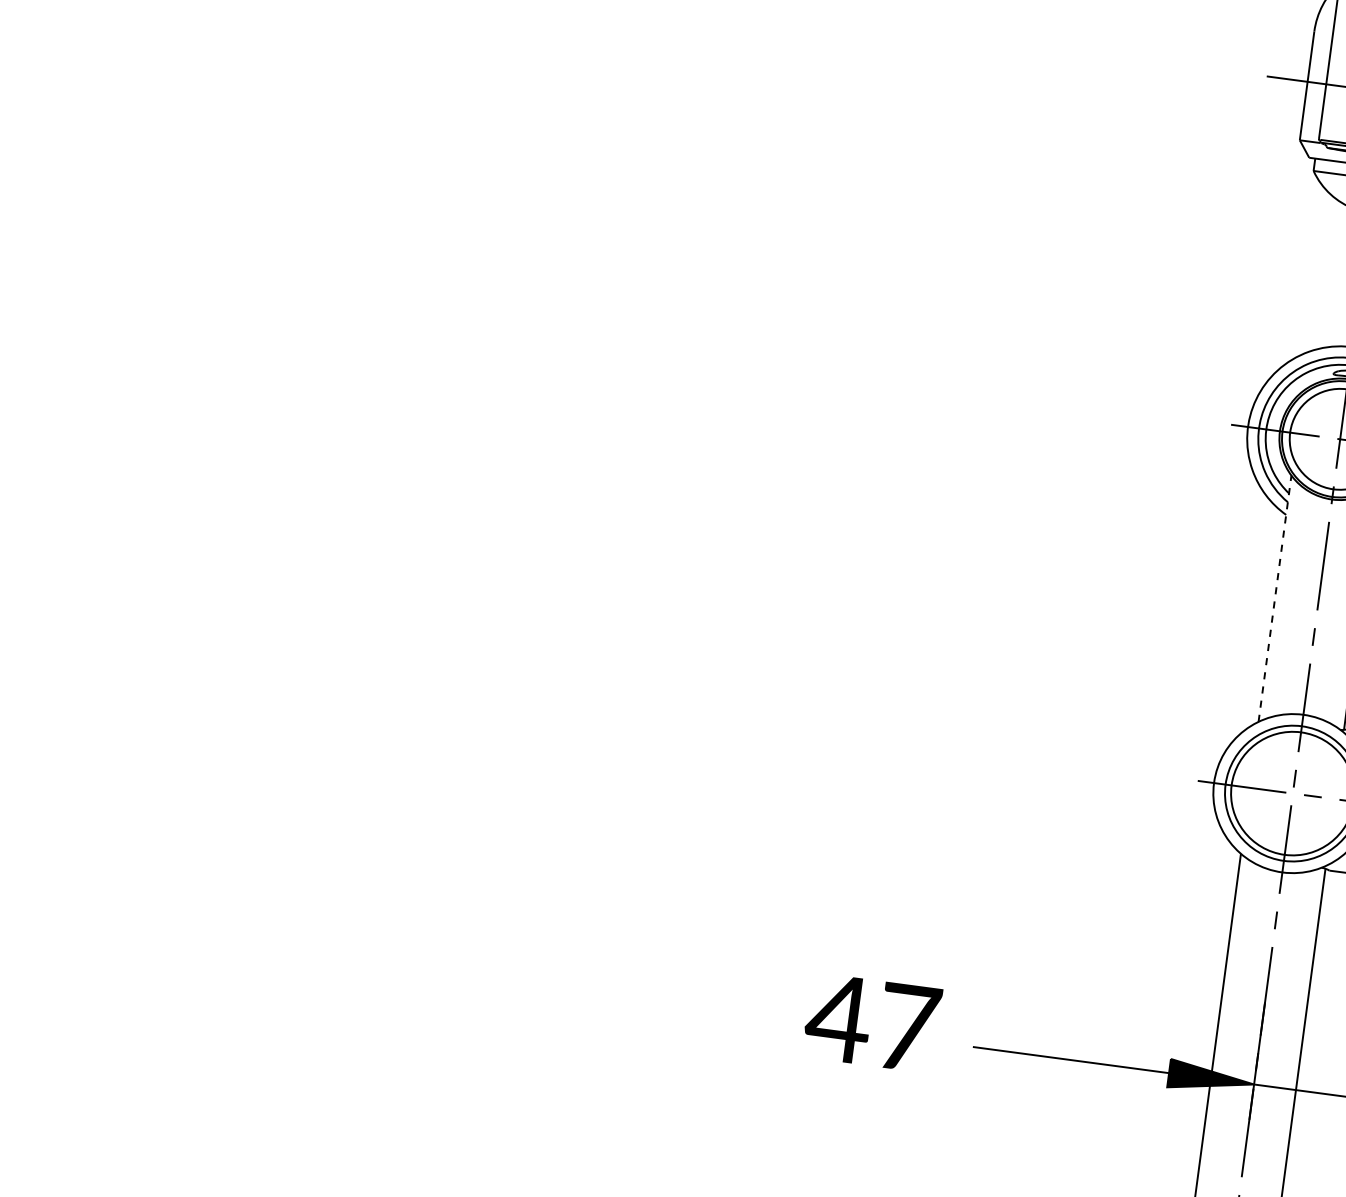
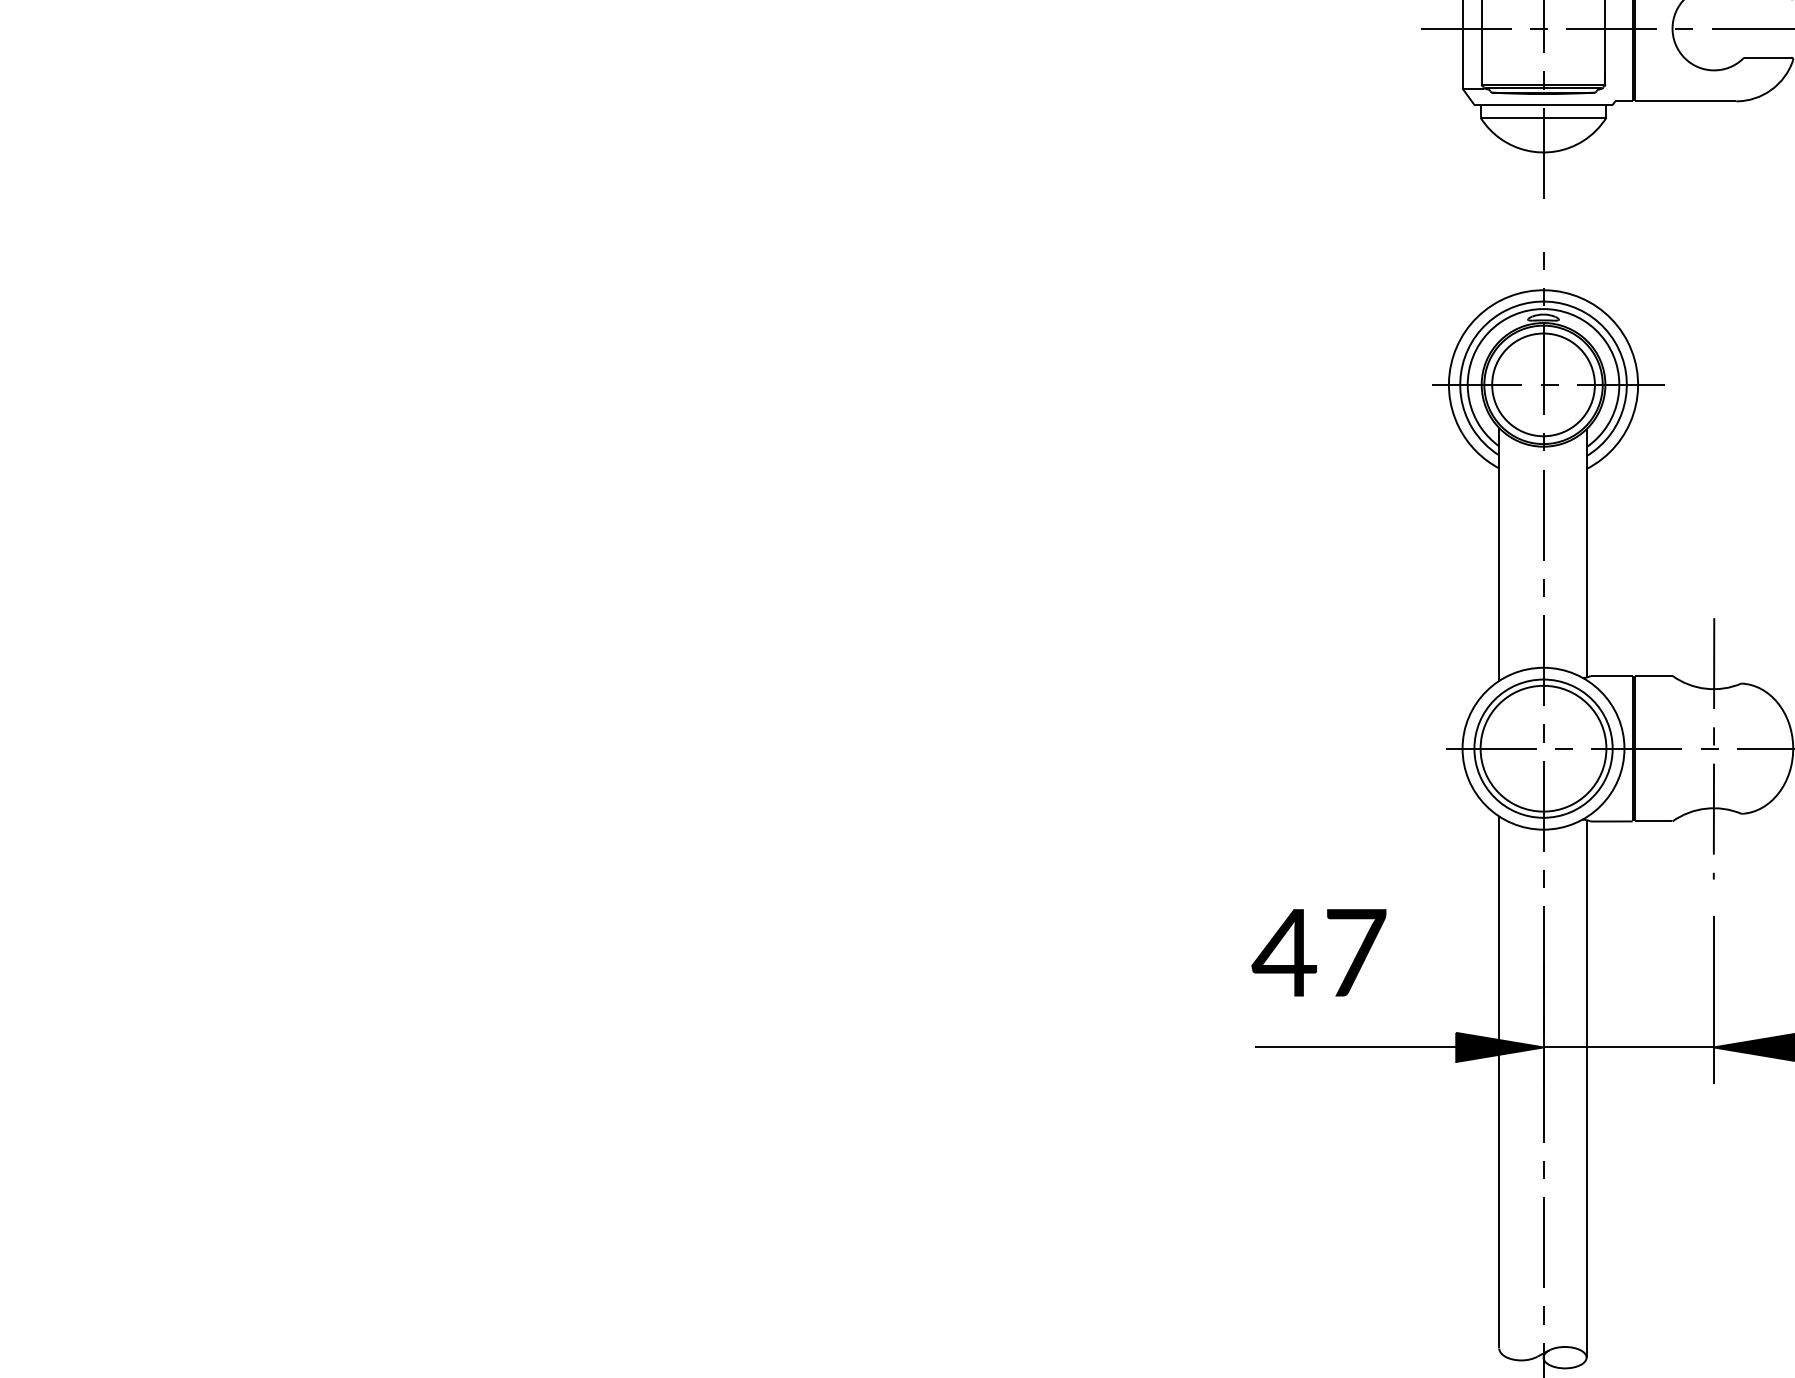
line: (1275, 597) -> (1499, 553), dashed -> solid
text: (871, 1022) -> (1318, 952), moved

